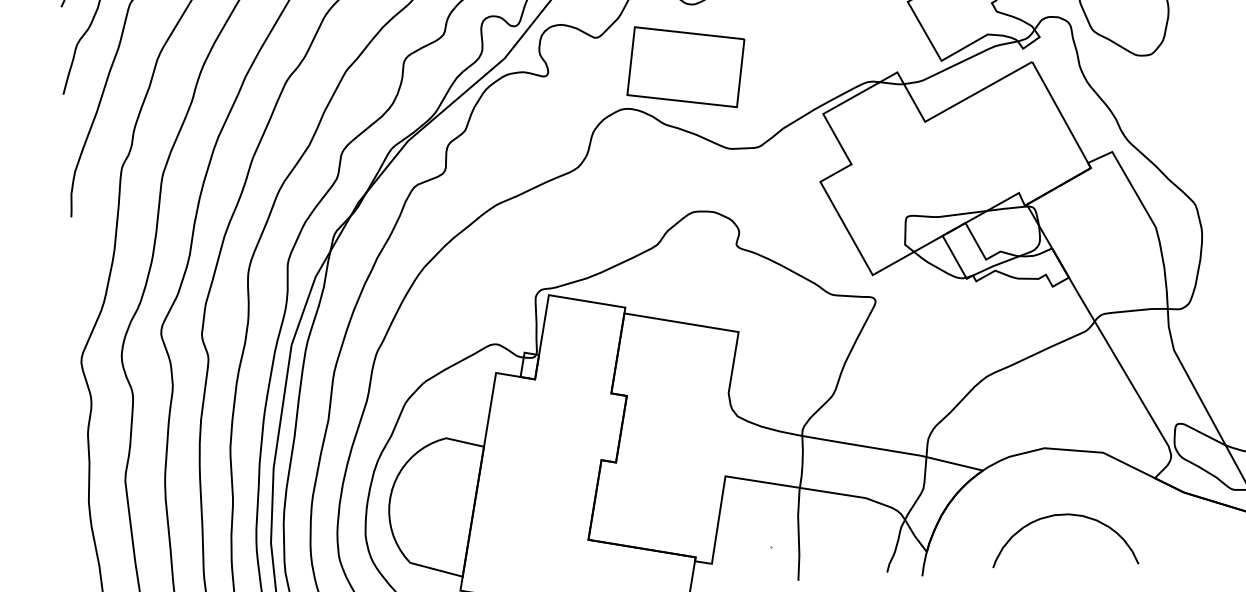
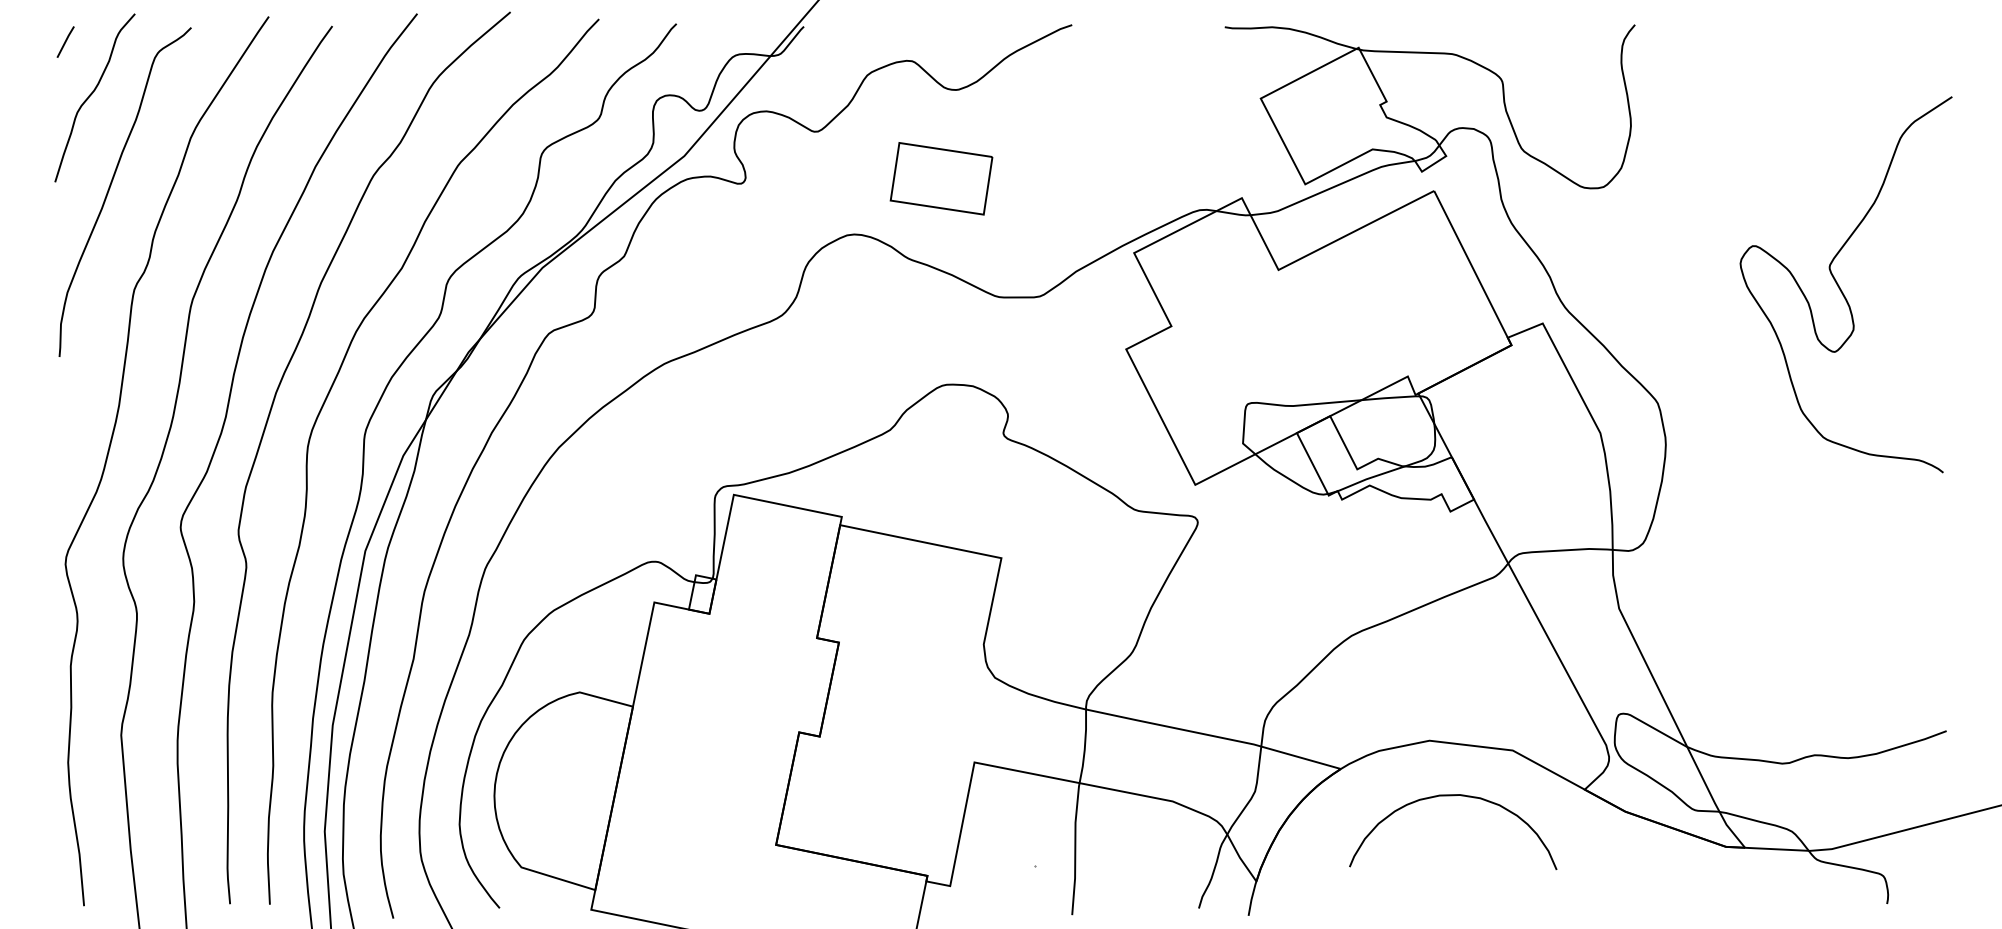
part: (685, 67) -> (941, 178), size x0.6
curve: (1064, 515) -> (1453, 796), moved

